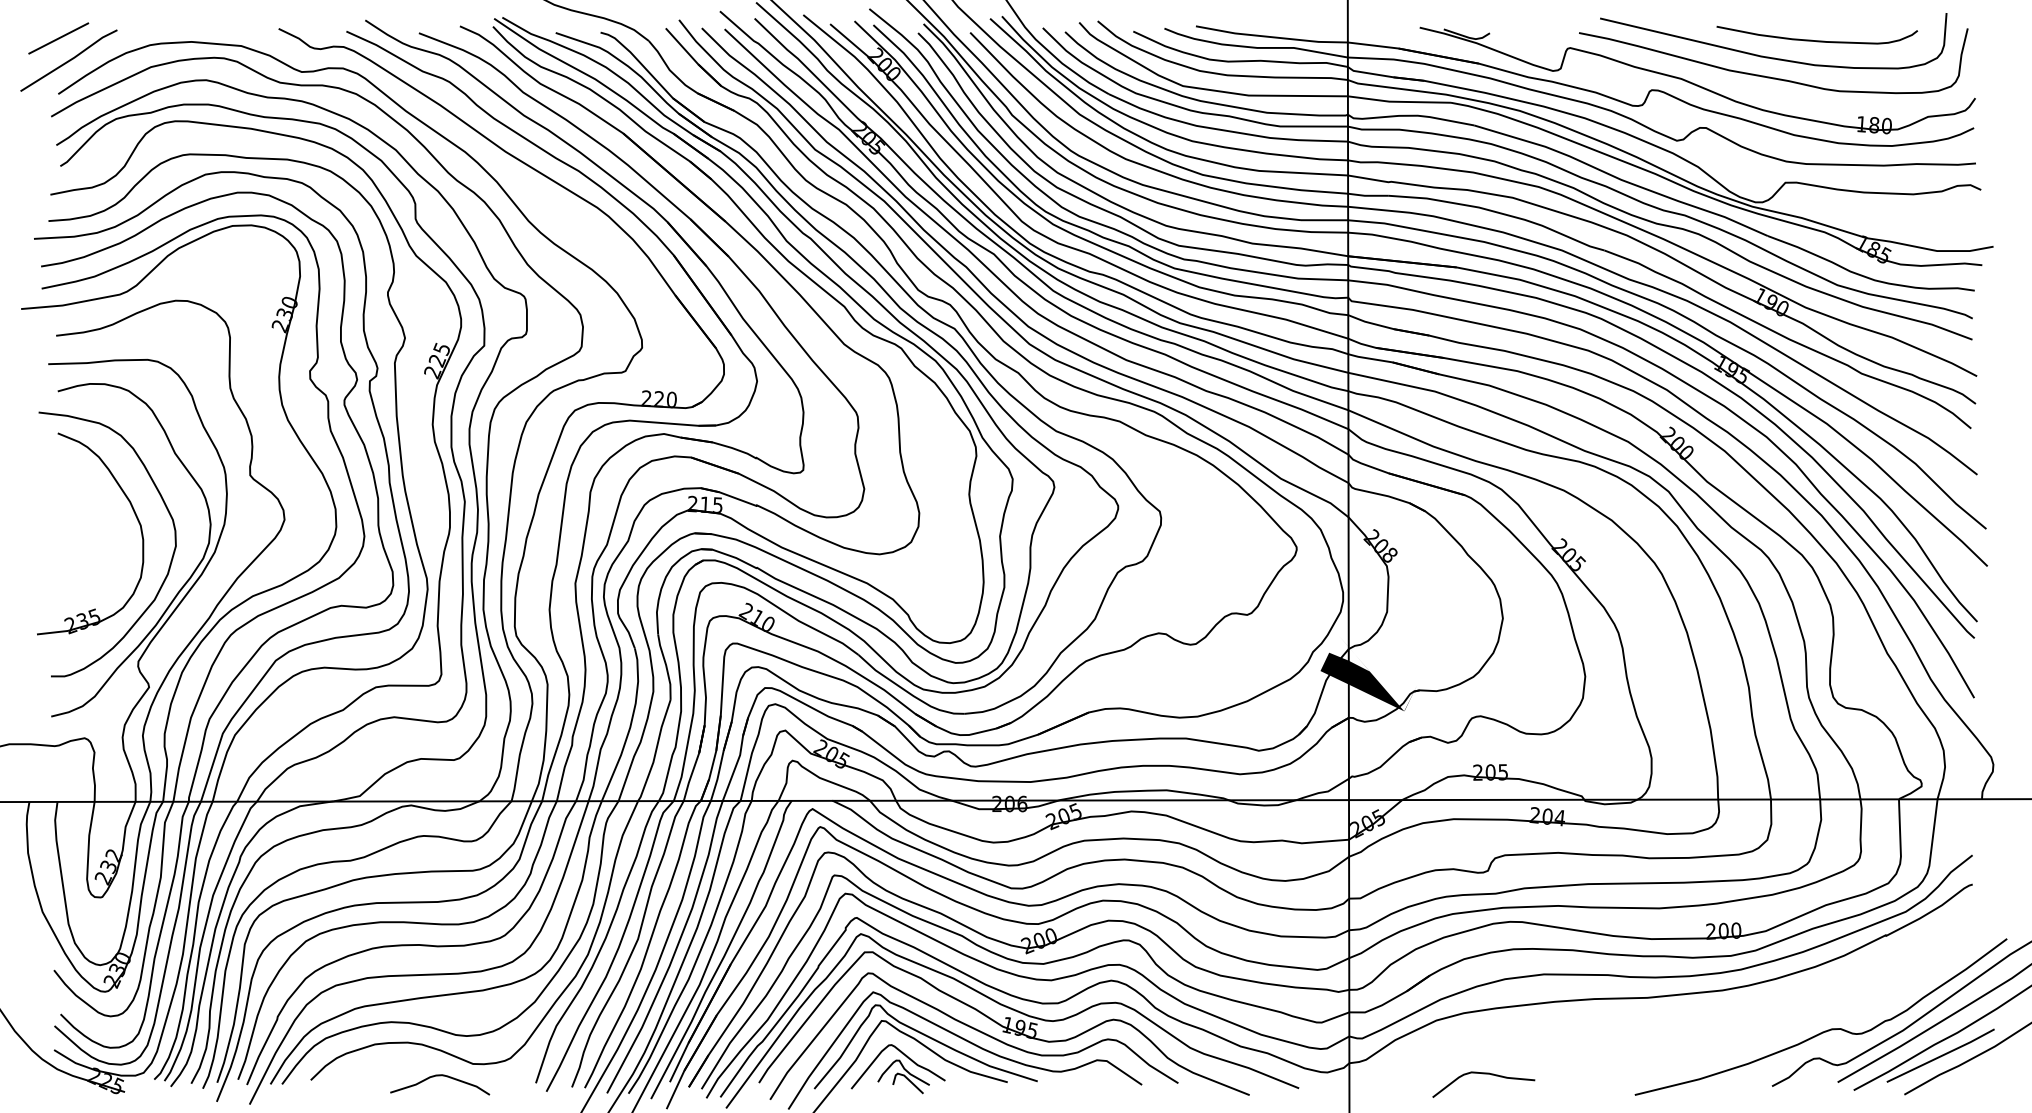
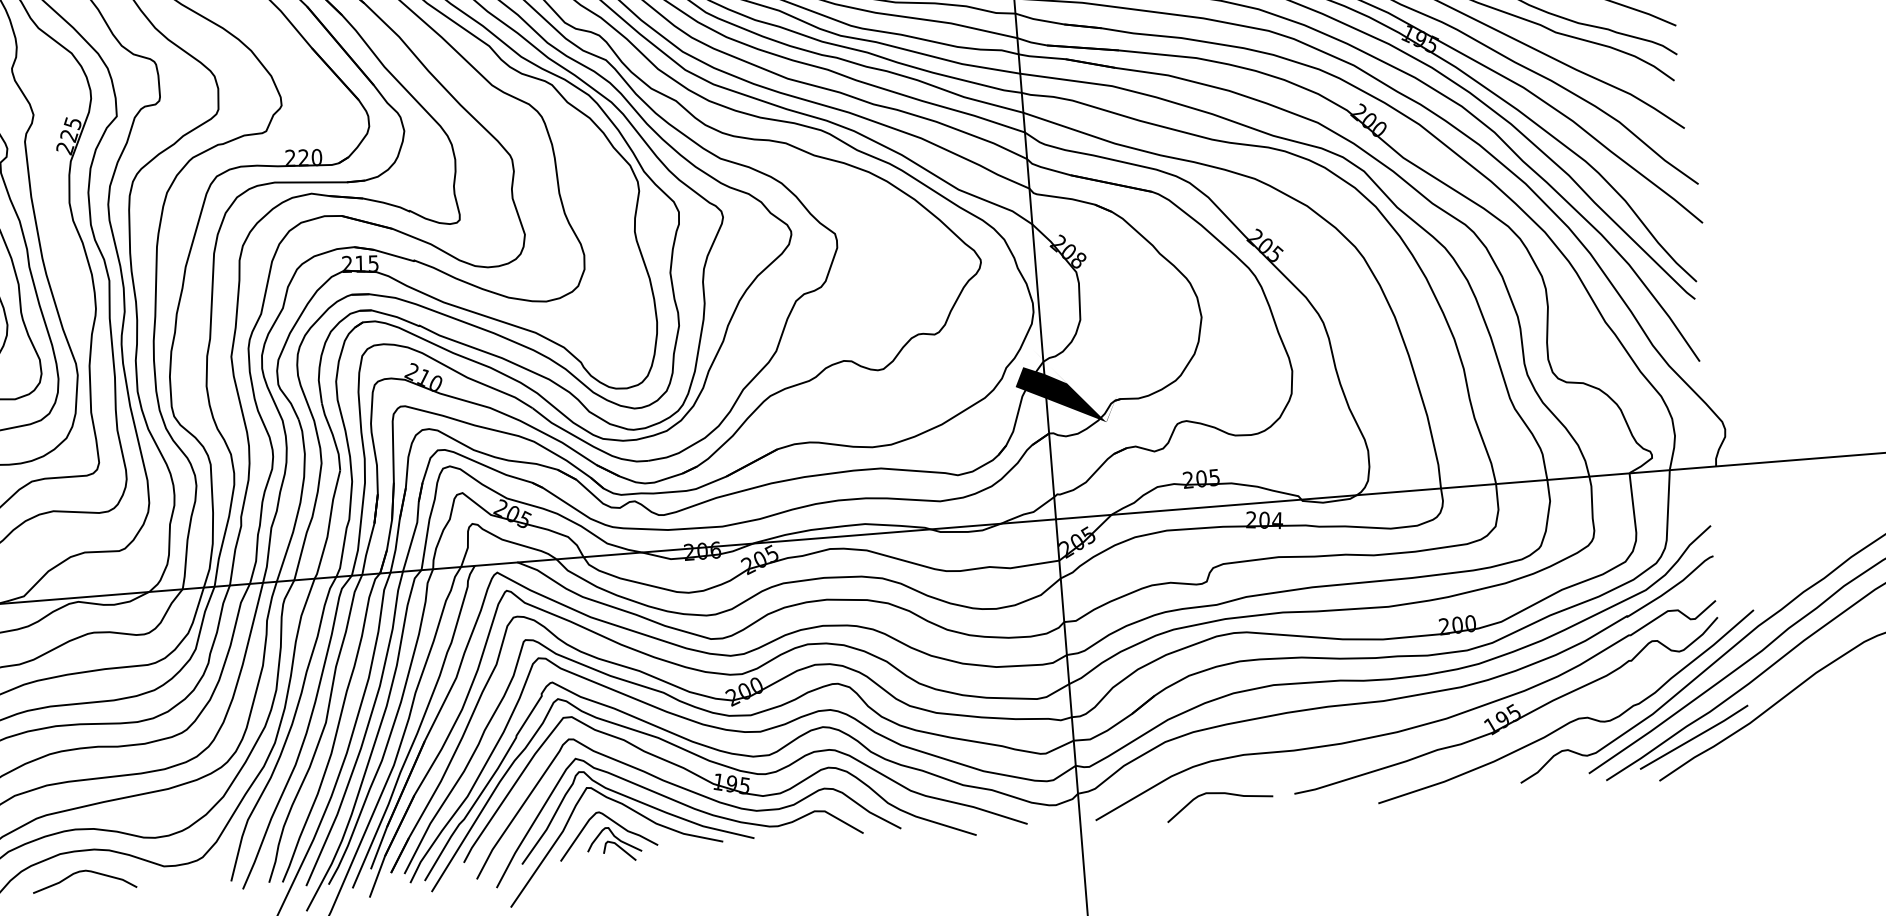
part: (1672, 1024) -> (1411, 726), added
curve: (440, 1076) -> (84, 872), moved

